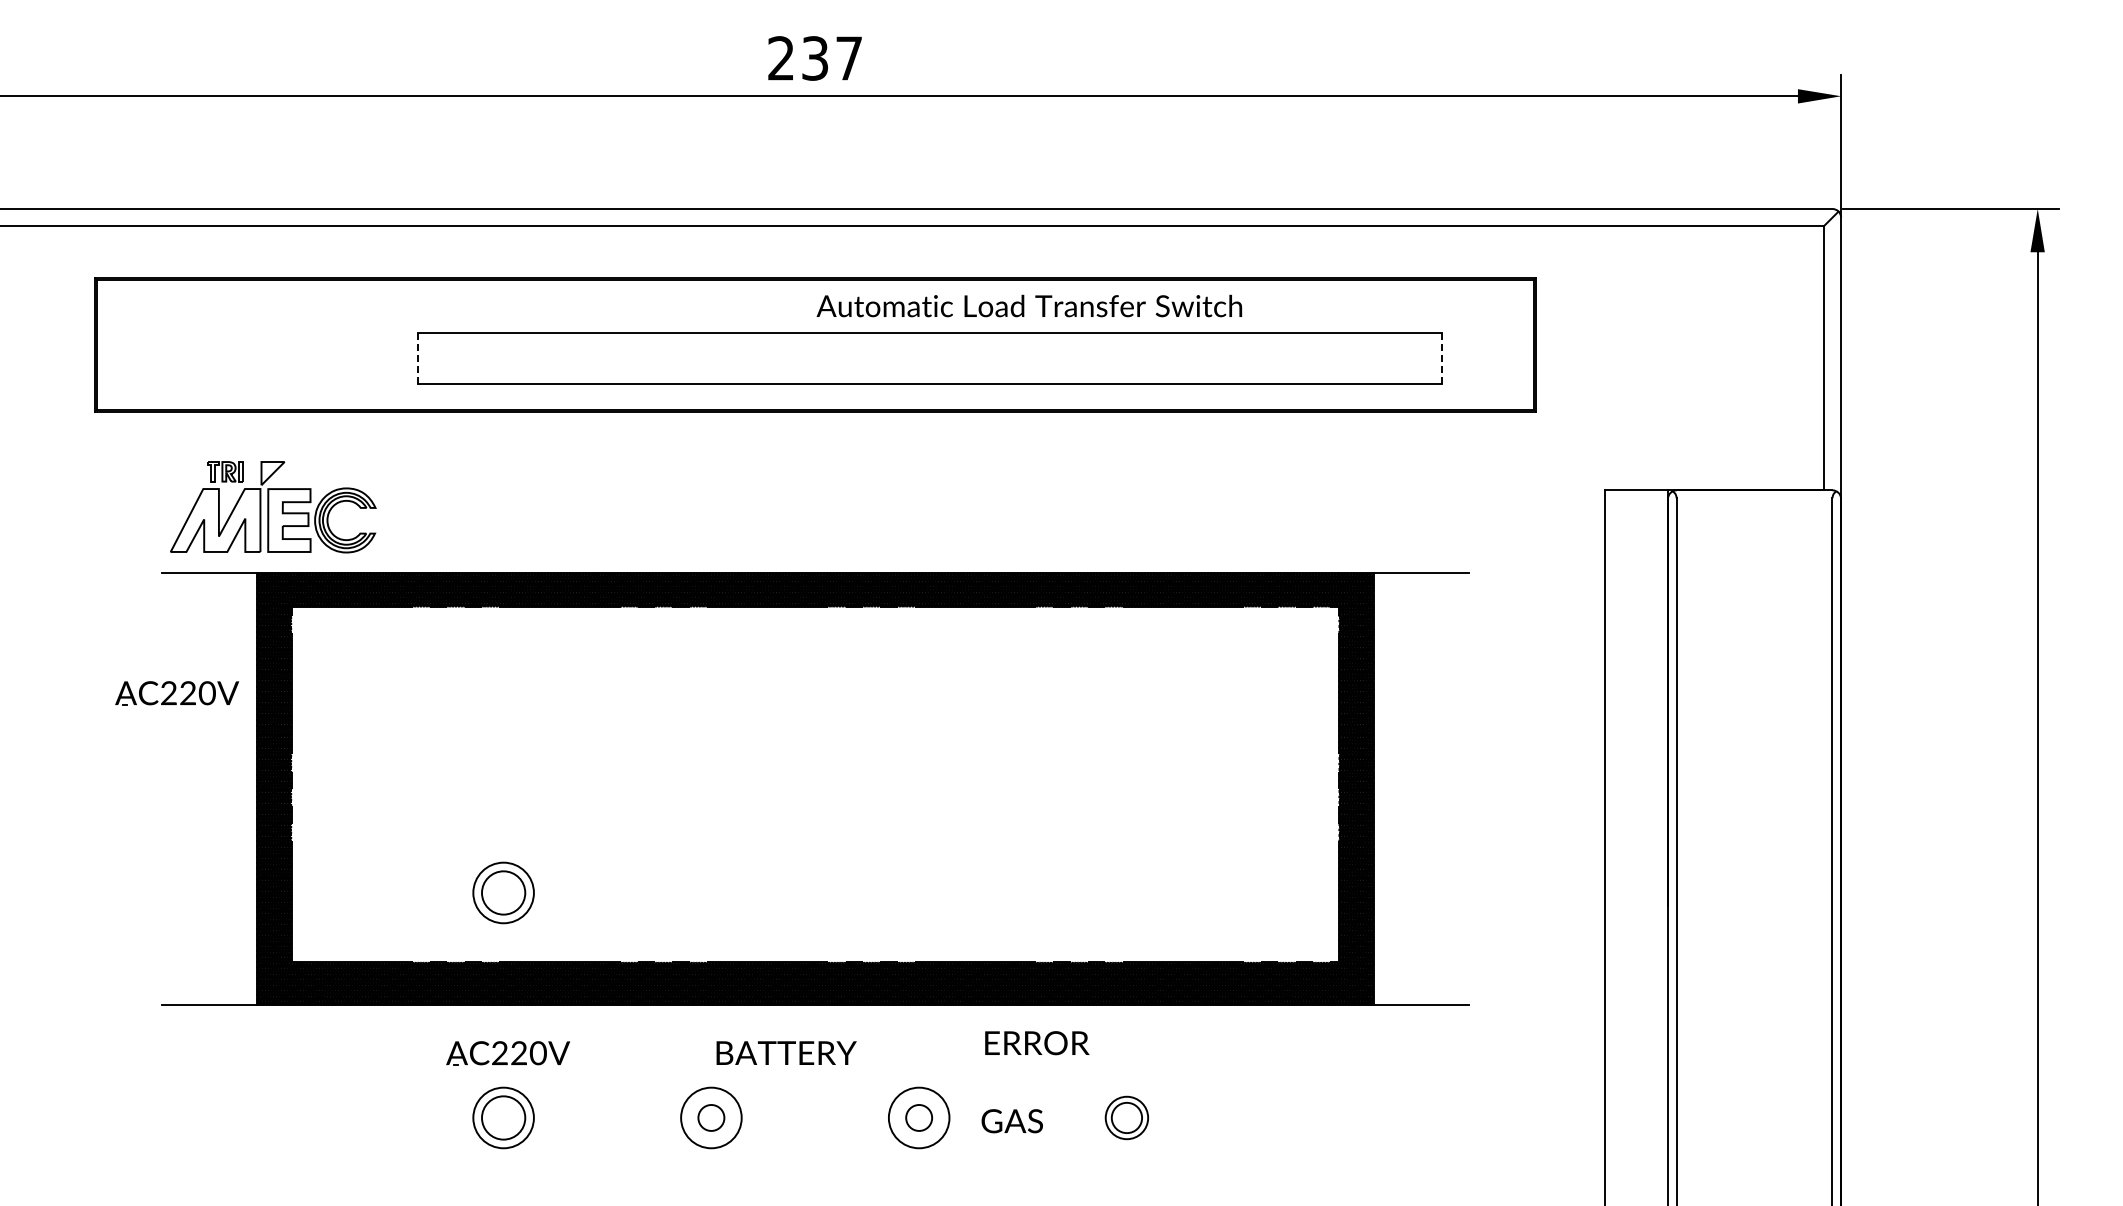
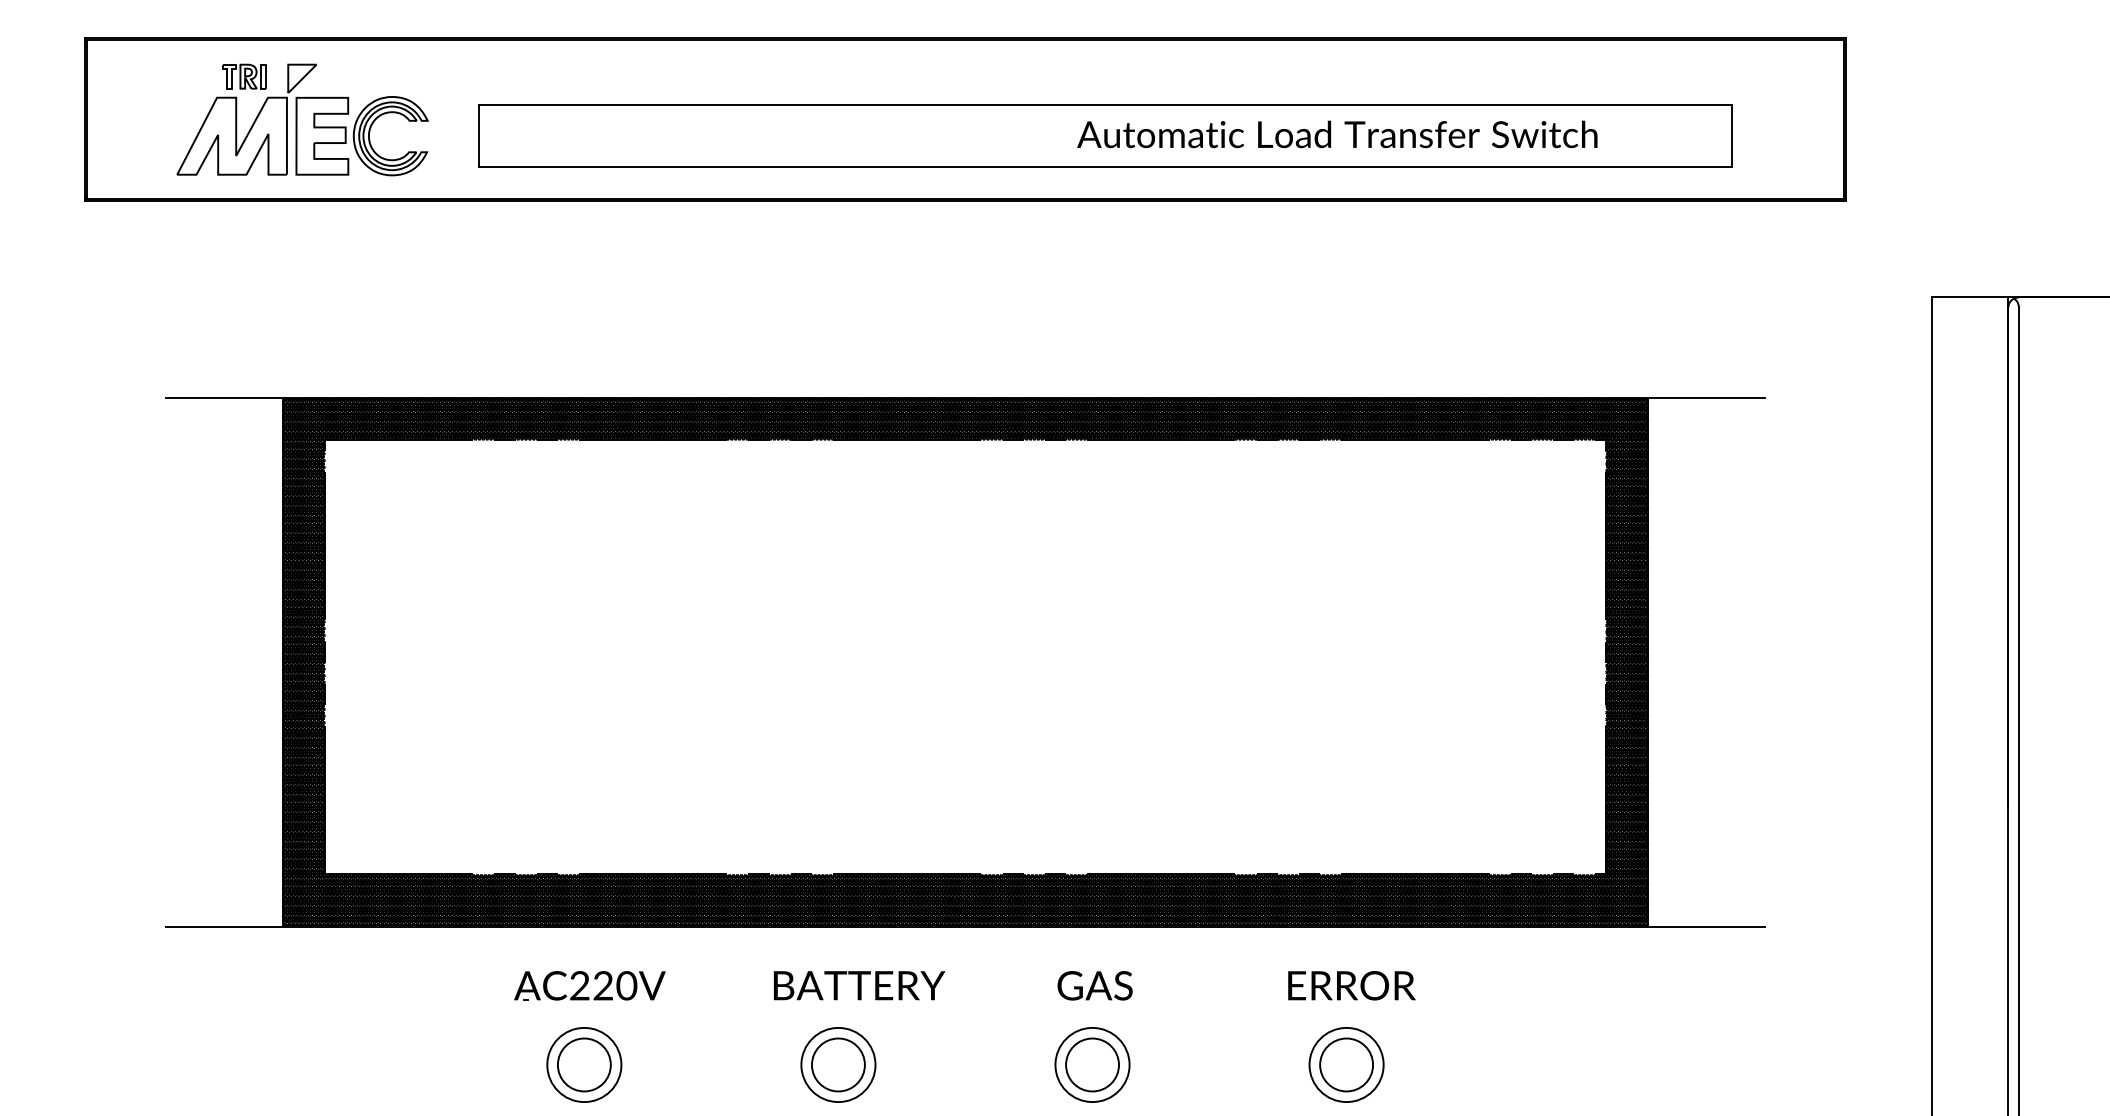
text: (1029, 305) -> (1337, 133), moved
line: (417, 358) -> (479, 136), dashed -> solid
line: (1441, 358) -> (1731, 136), dashed -> solid
part: (273, 507) -> (302, 120), moved
part: (177, 693) -> (185, 545), removed
part: (503, 892) -> (584, 789), removed
text: (1037, 1043) -> (1352, 986), moved
text: (786, 1052) -> (859, 984), moved
circle: (711, 1117) -> (838, 1064), size x1.67
circle: (918, 1117) -> (1091, 1064), size x1.67
part: (1126, 1117) -> (1346, 1064), size x1.43
text: (1011, 1121) -> (1094, 986), moved

